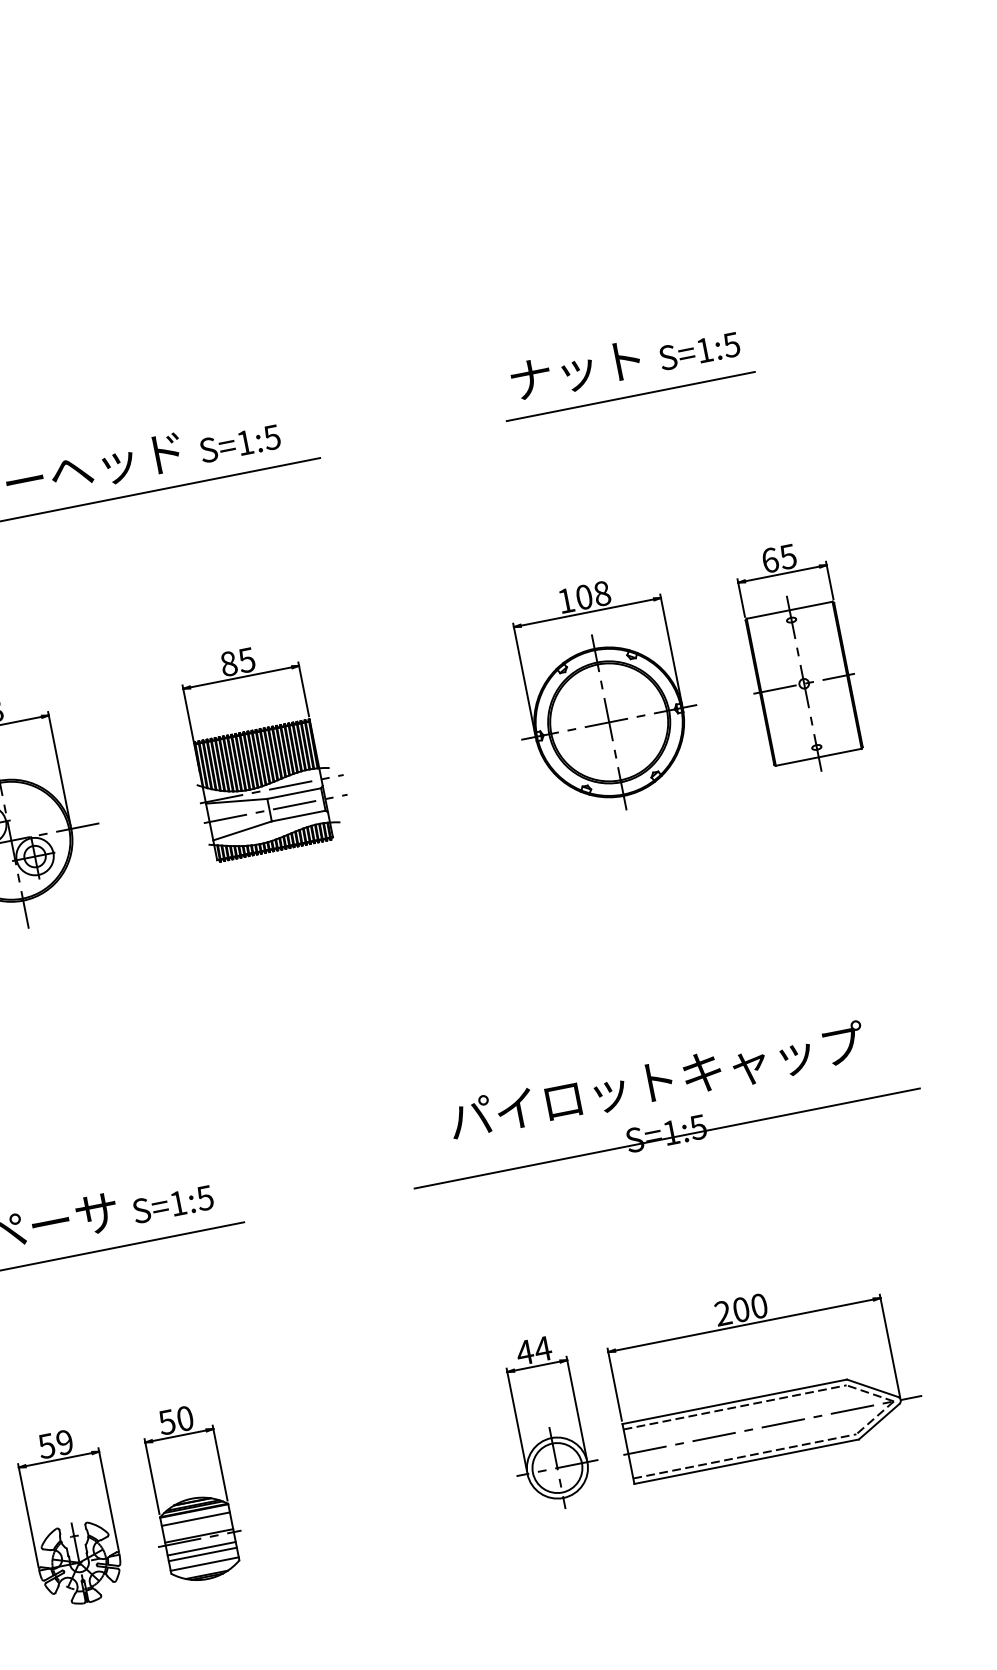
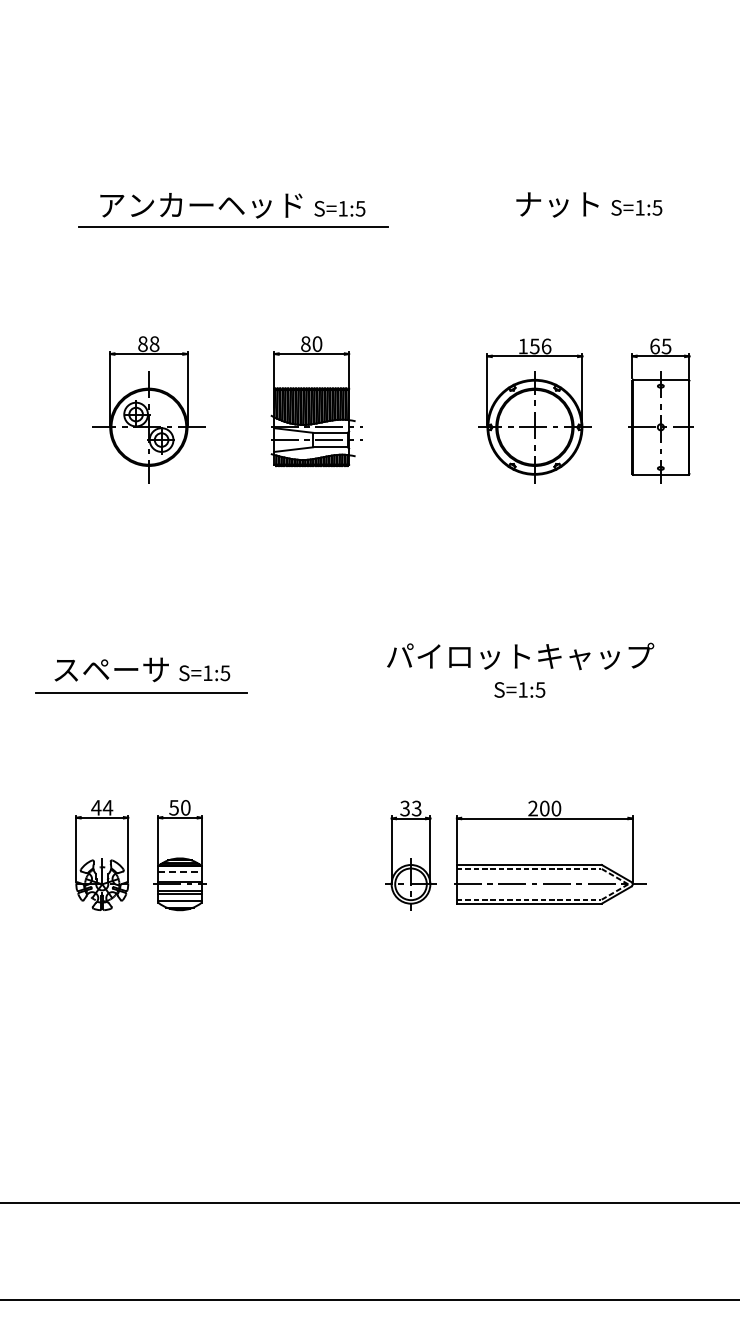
line: (630, 395) -> (588, 226), removed
text: (593, 595) -> (540, 346), 108 -> 156
text: (246, 659) -> (317, 343), 85 -> 80
line: (666, 1139) -> (519, 693), removed
text: (533, 1350) -> (410, 808), 44 -> 33
text: (56, 1443) -> (102, 807), 59 -> 44
line: (196, 1518) -> (180, 871), solid -> dashed

